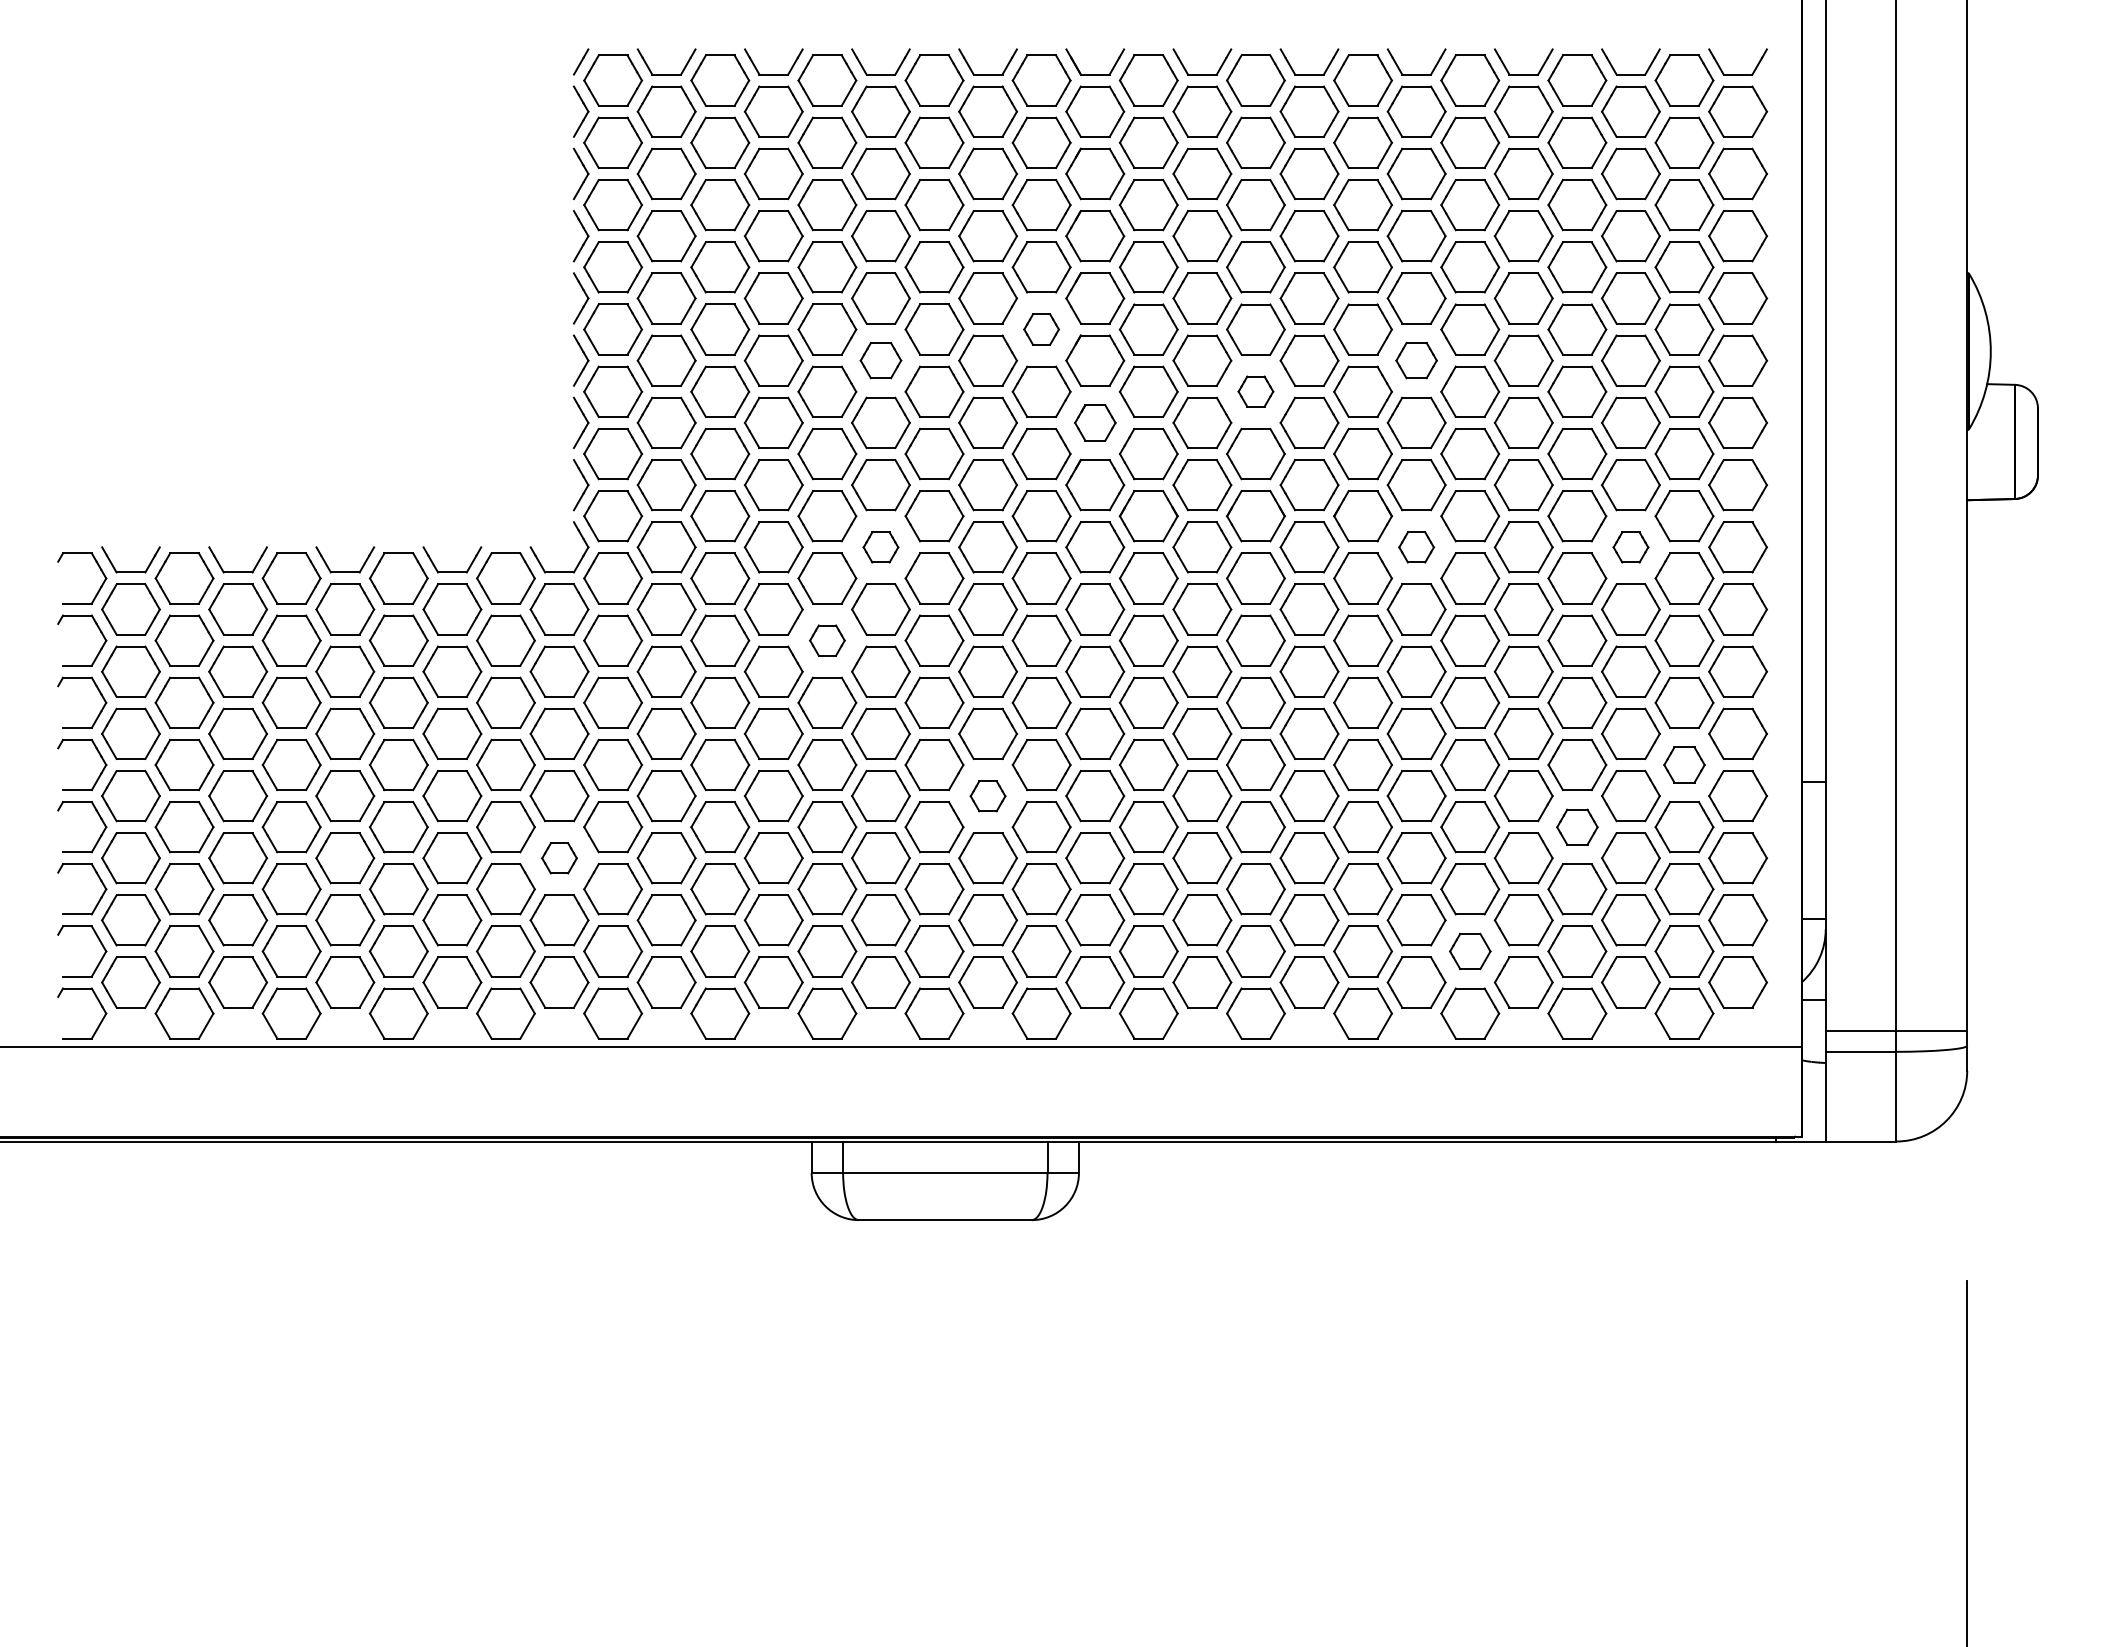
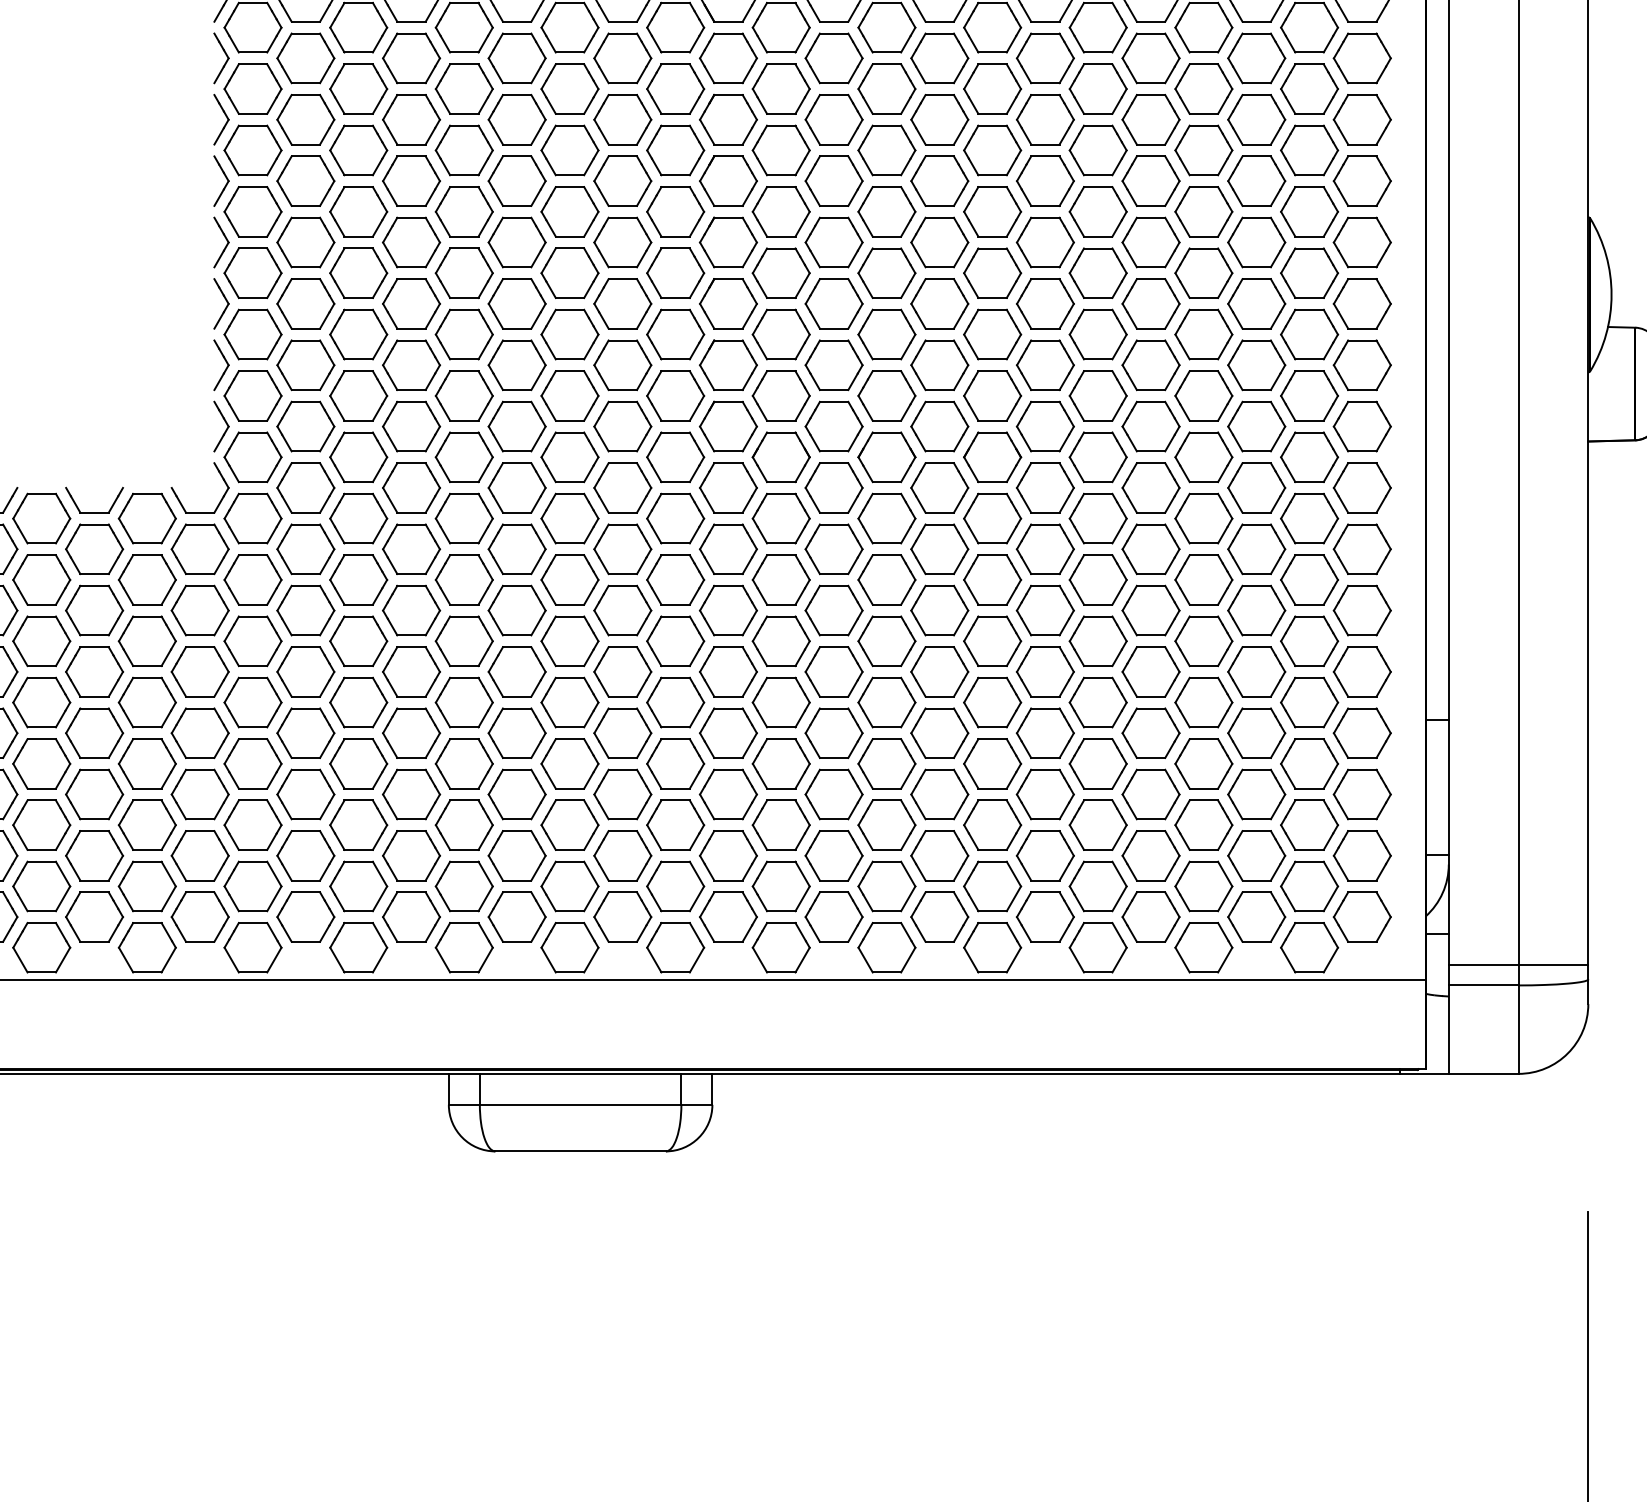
part: (1041, 329) -> (675, 273), size x1.67
part: (880, 360) -> (516, 303), size x1.43
part: (1416, 360) -> (1045, 303), size x1.43
part: (1255, 391) -> (886, 334), size x1.67
part: (1095, 422) -> (728, 364), size x1.43
part: (880, 547) -> (516, 488), size x1.67
part: (1416, 547) -> (1045, 488), size x1.67
part: (1630, 547) -> (1256, 488), size x1.67
part: (827, 640) -> (464, 579), size x1.67
part: (1684, 764) -> (1309, 702), size x1.43
part: (987, 796) -> (622, 733), size x1.67
part: (1577, 827) -> (1204, 764), size x1.43
part: (559, 858) -> (200, 794), size x1.67
part: (1470, 951) -> (1098, 886), size x1.43

